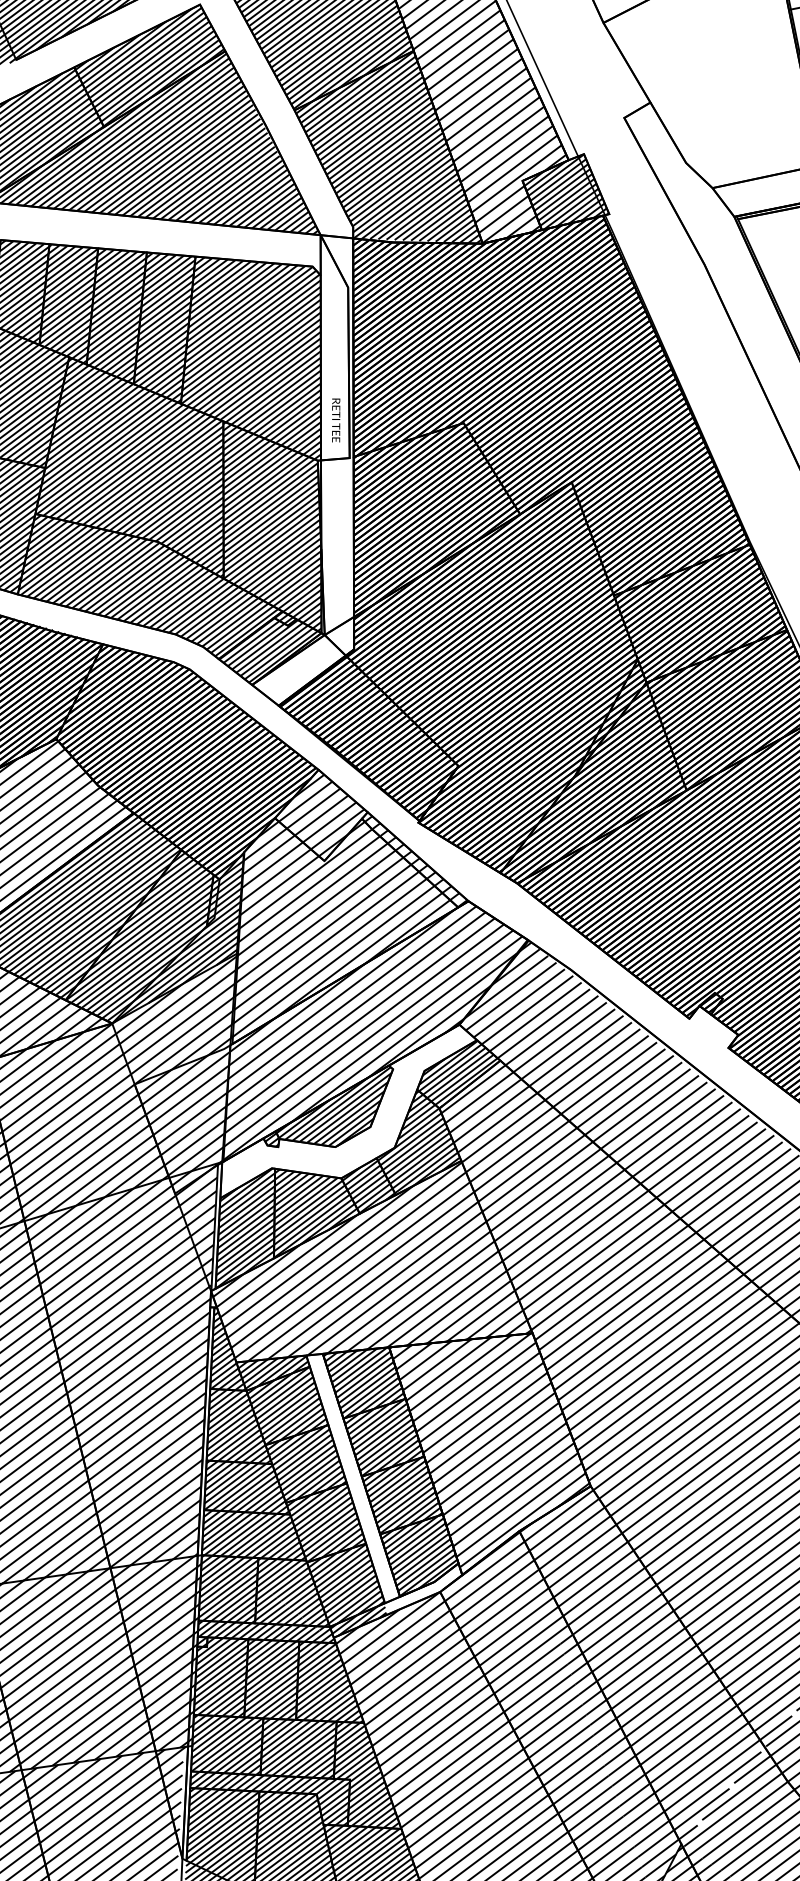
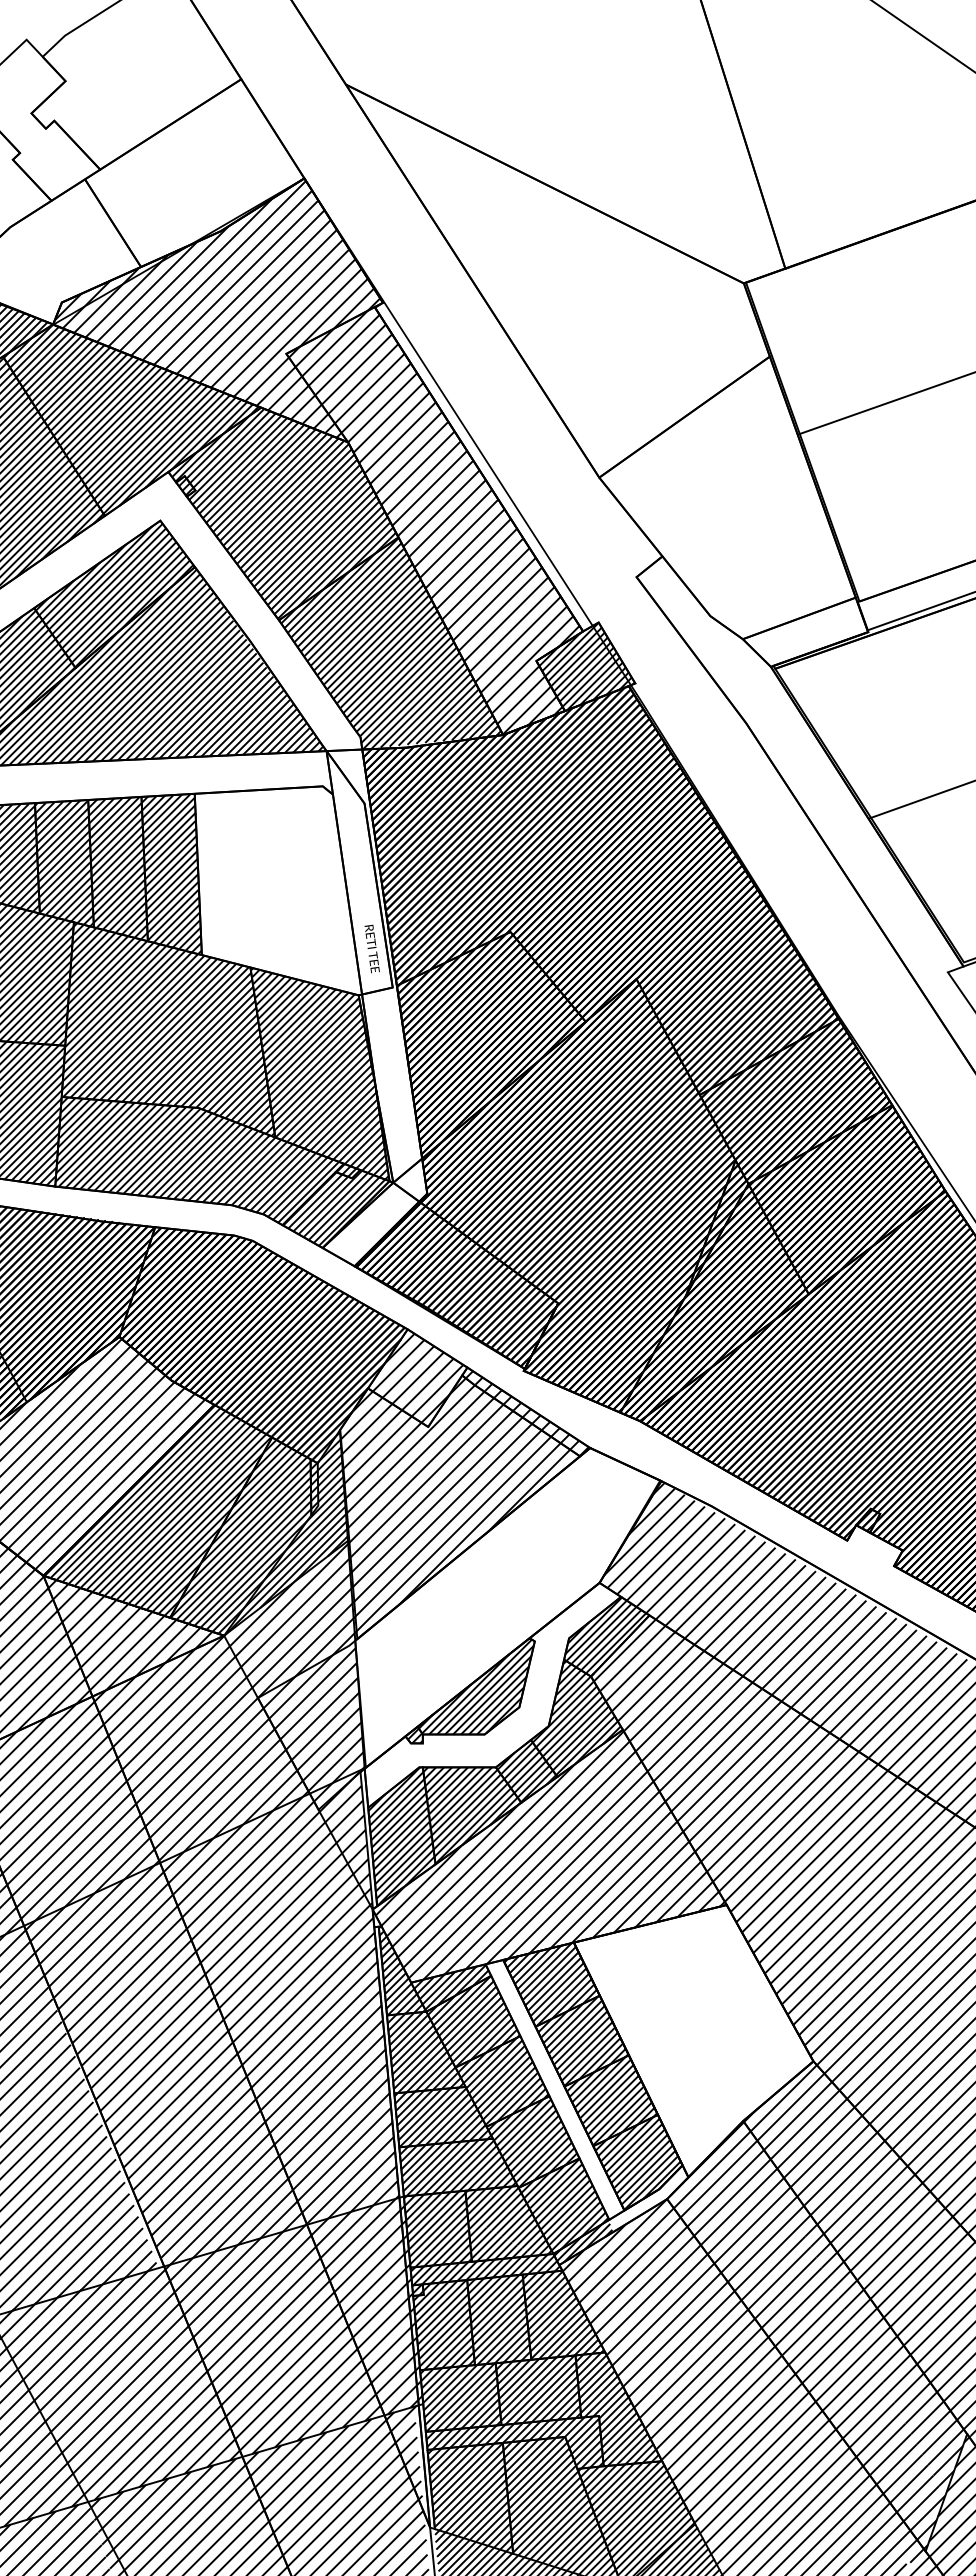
hatch: (257, 355) -> (277, 890), removed
hatch: (369, 1035) -> (504, 1608), removed
hatch: (484, 1448) -> (692, 2037), removed

